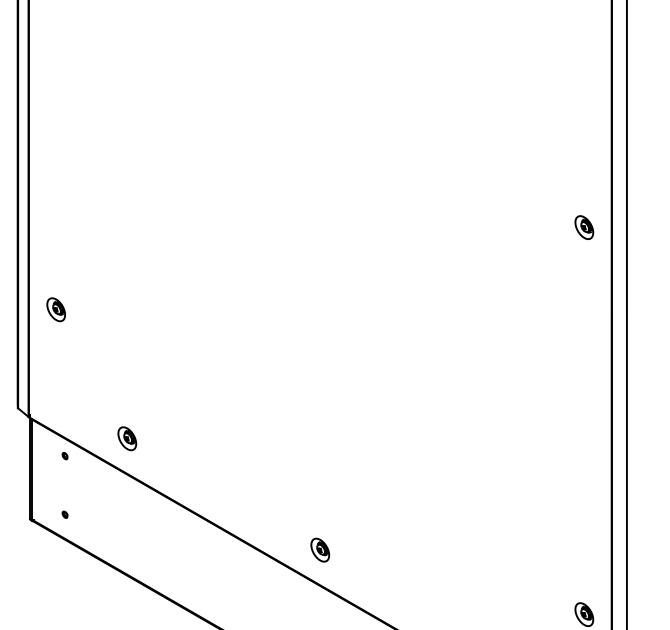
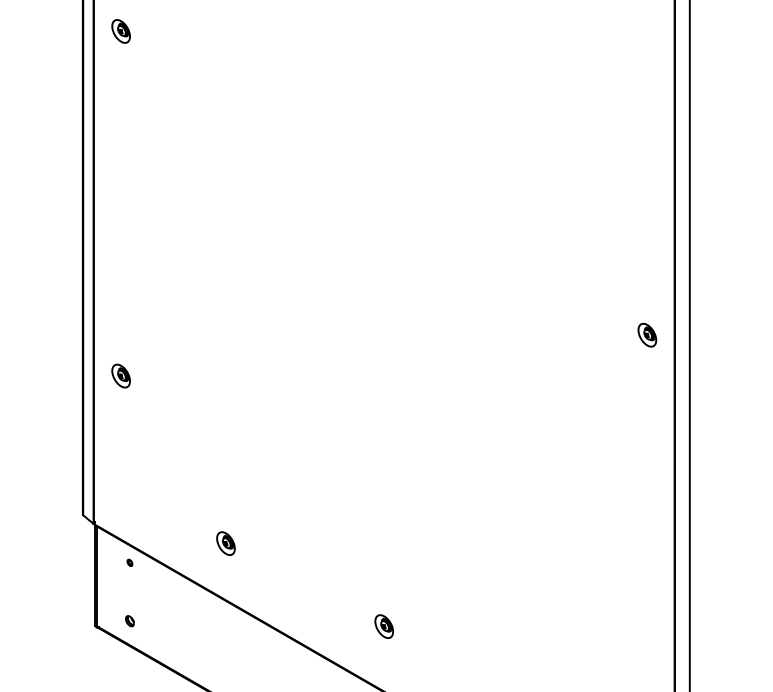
part: (55, 309) -> (120, 375), moved
part: (126, 438) -> (225, 543), moved
part: (64, 514) -> (129, 621), size x1.6
part: (319, 550) -> (383, 626), moved

